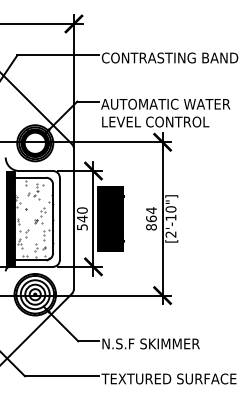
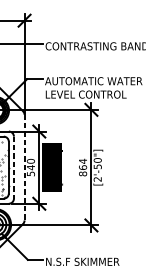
text: (170, 217) -> (97, 166), [2'-10"] -> [2'-50"]
line: (59, 219) -> (13, 168), solid -> dashed
line: (73, 219) -> (24, 168), solid -> dashed

